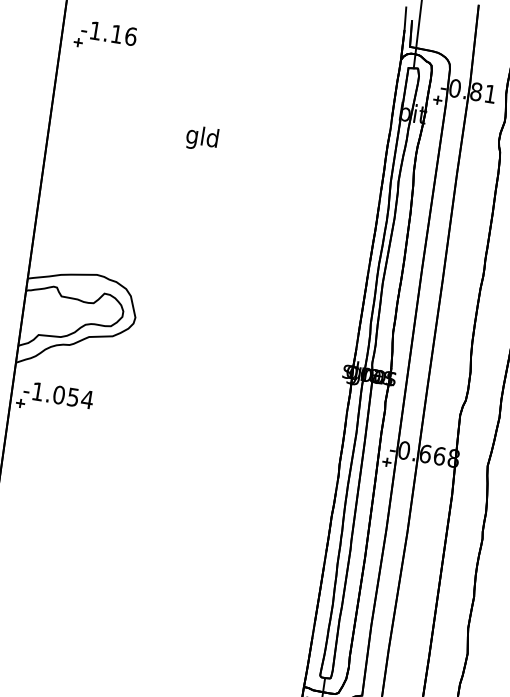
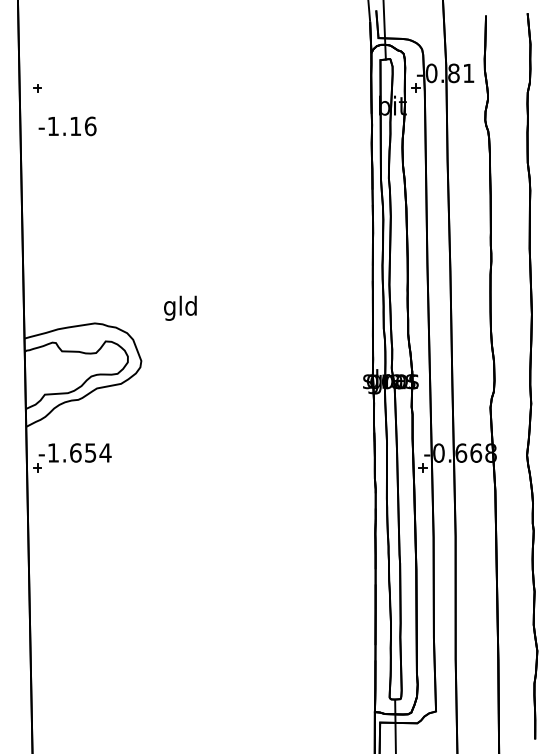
text: (109, 33) -> (67, 126), moved
text: (202, 137) -> (180, 307), moved
text: (58, 394) -> (75, 452), -1.054 -> -1.654

